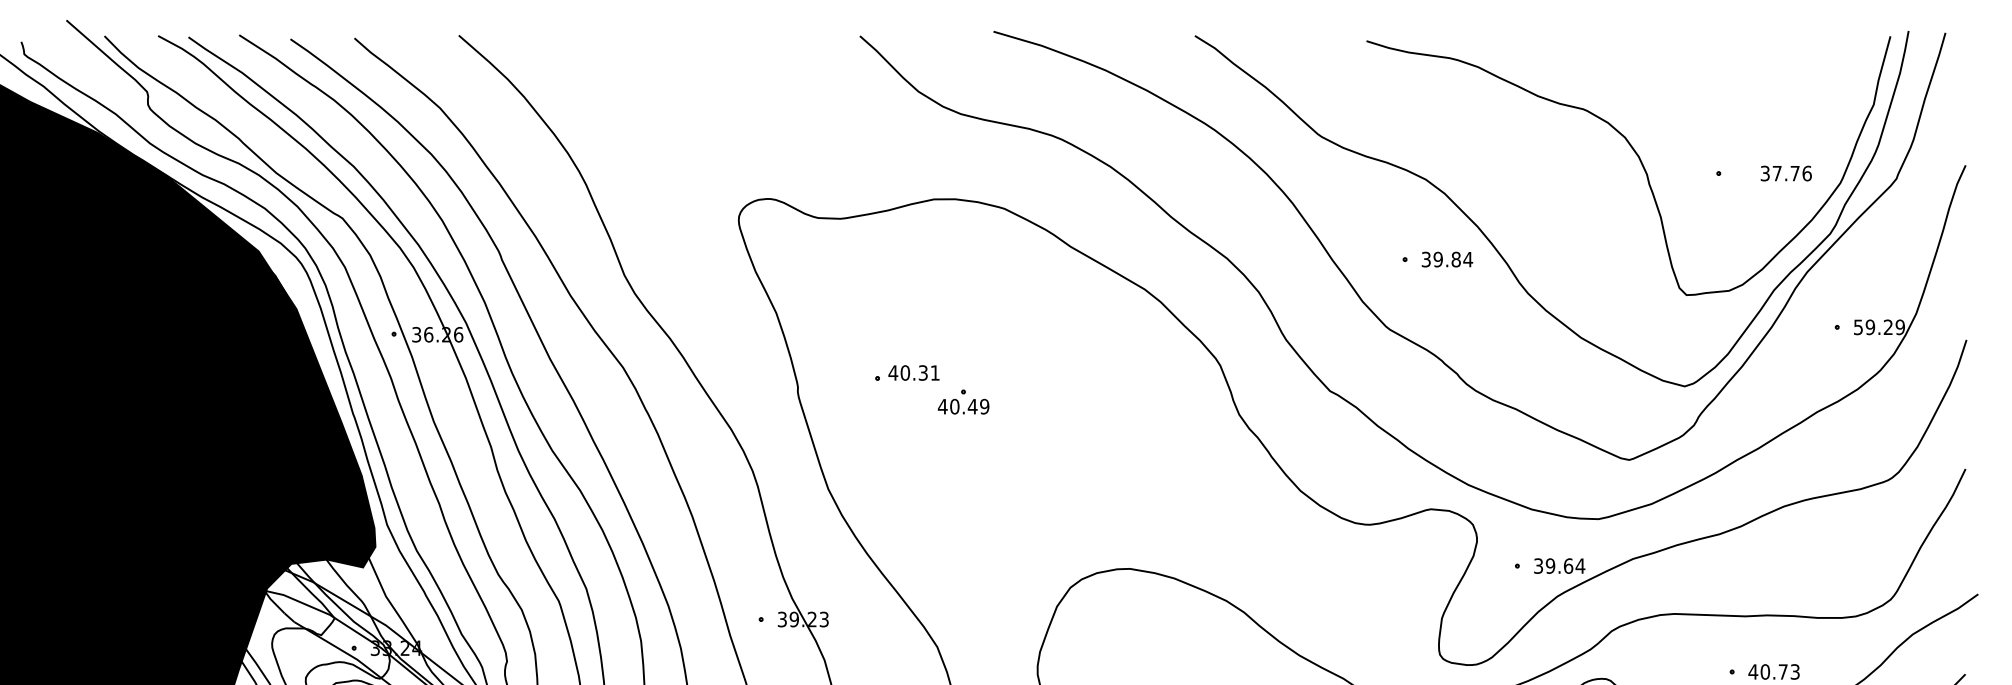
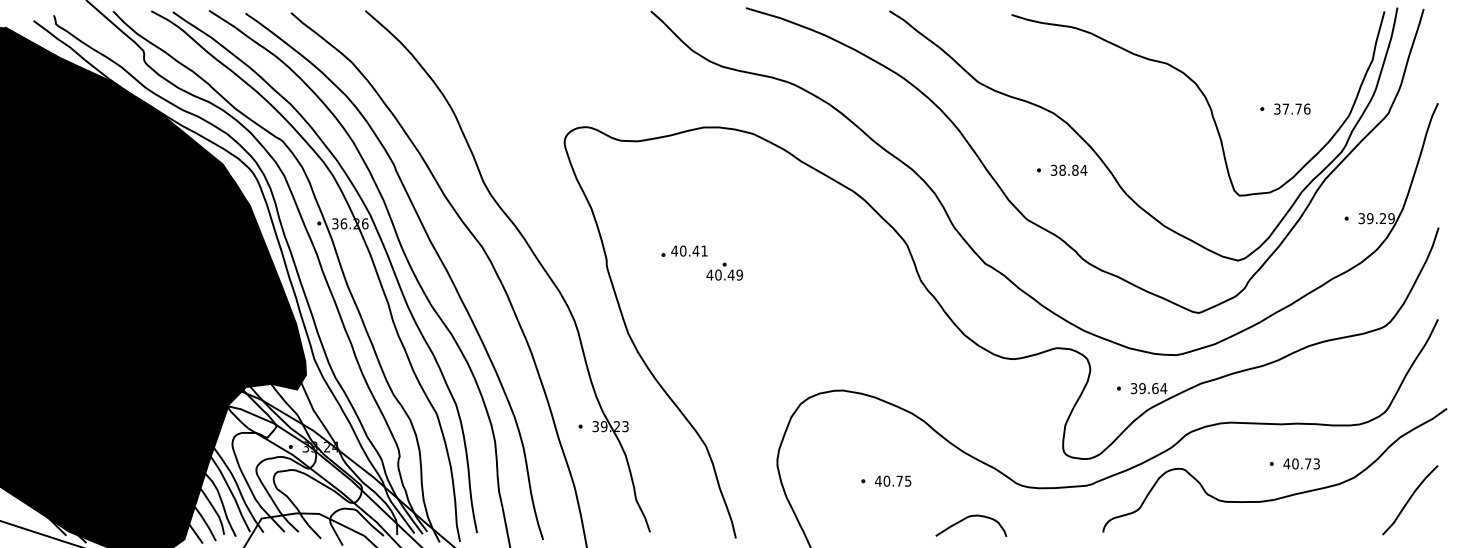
text: (1786, 172) -> (1292, 108), moved
text: (1438, 259) -> (1062, 170), 39.84 -> 38.84
text: (1858, 327) -> (1361, 218), 59.29 -> 39.29
text: (922, 372) -> (695, 250), 40.31 -> 40.41

